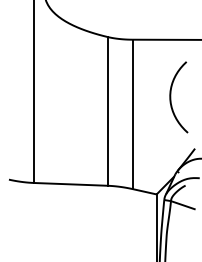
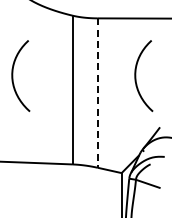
curve: (48, 97) -> (13, 76), added
line: (132, 114) -> (97, 93), solid -> dashed

